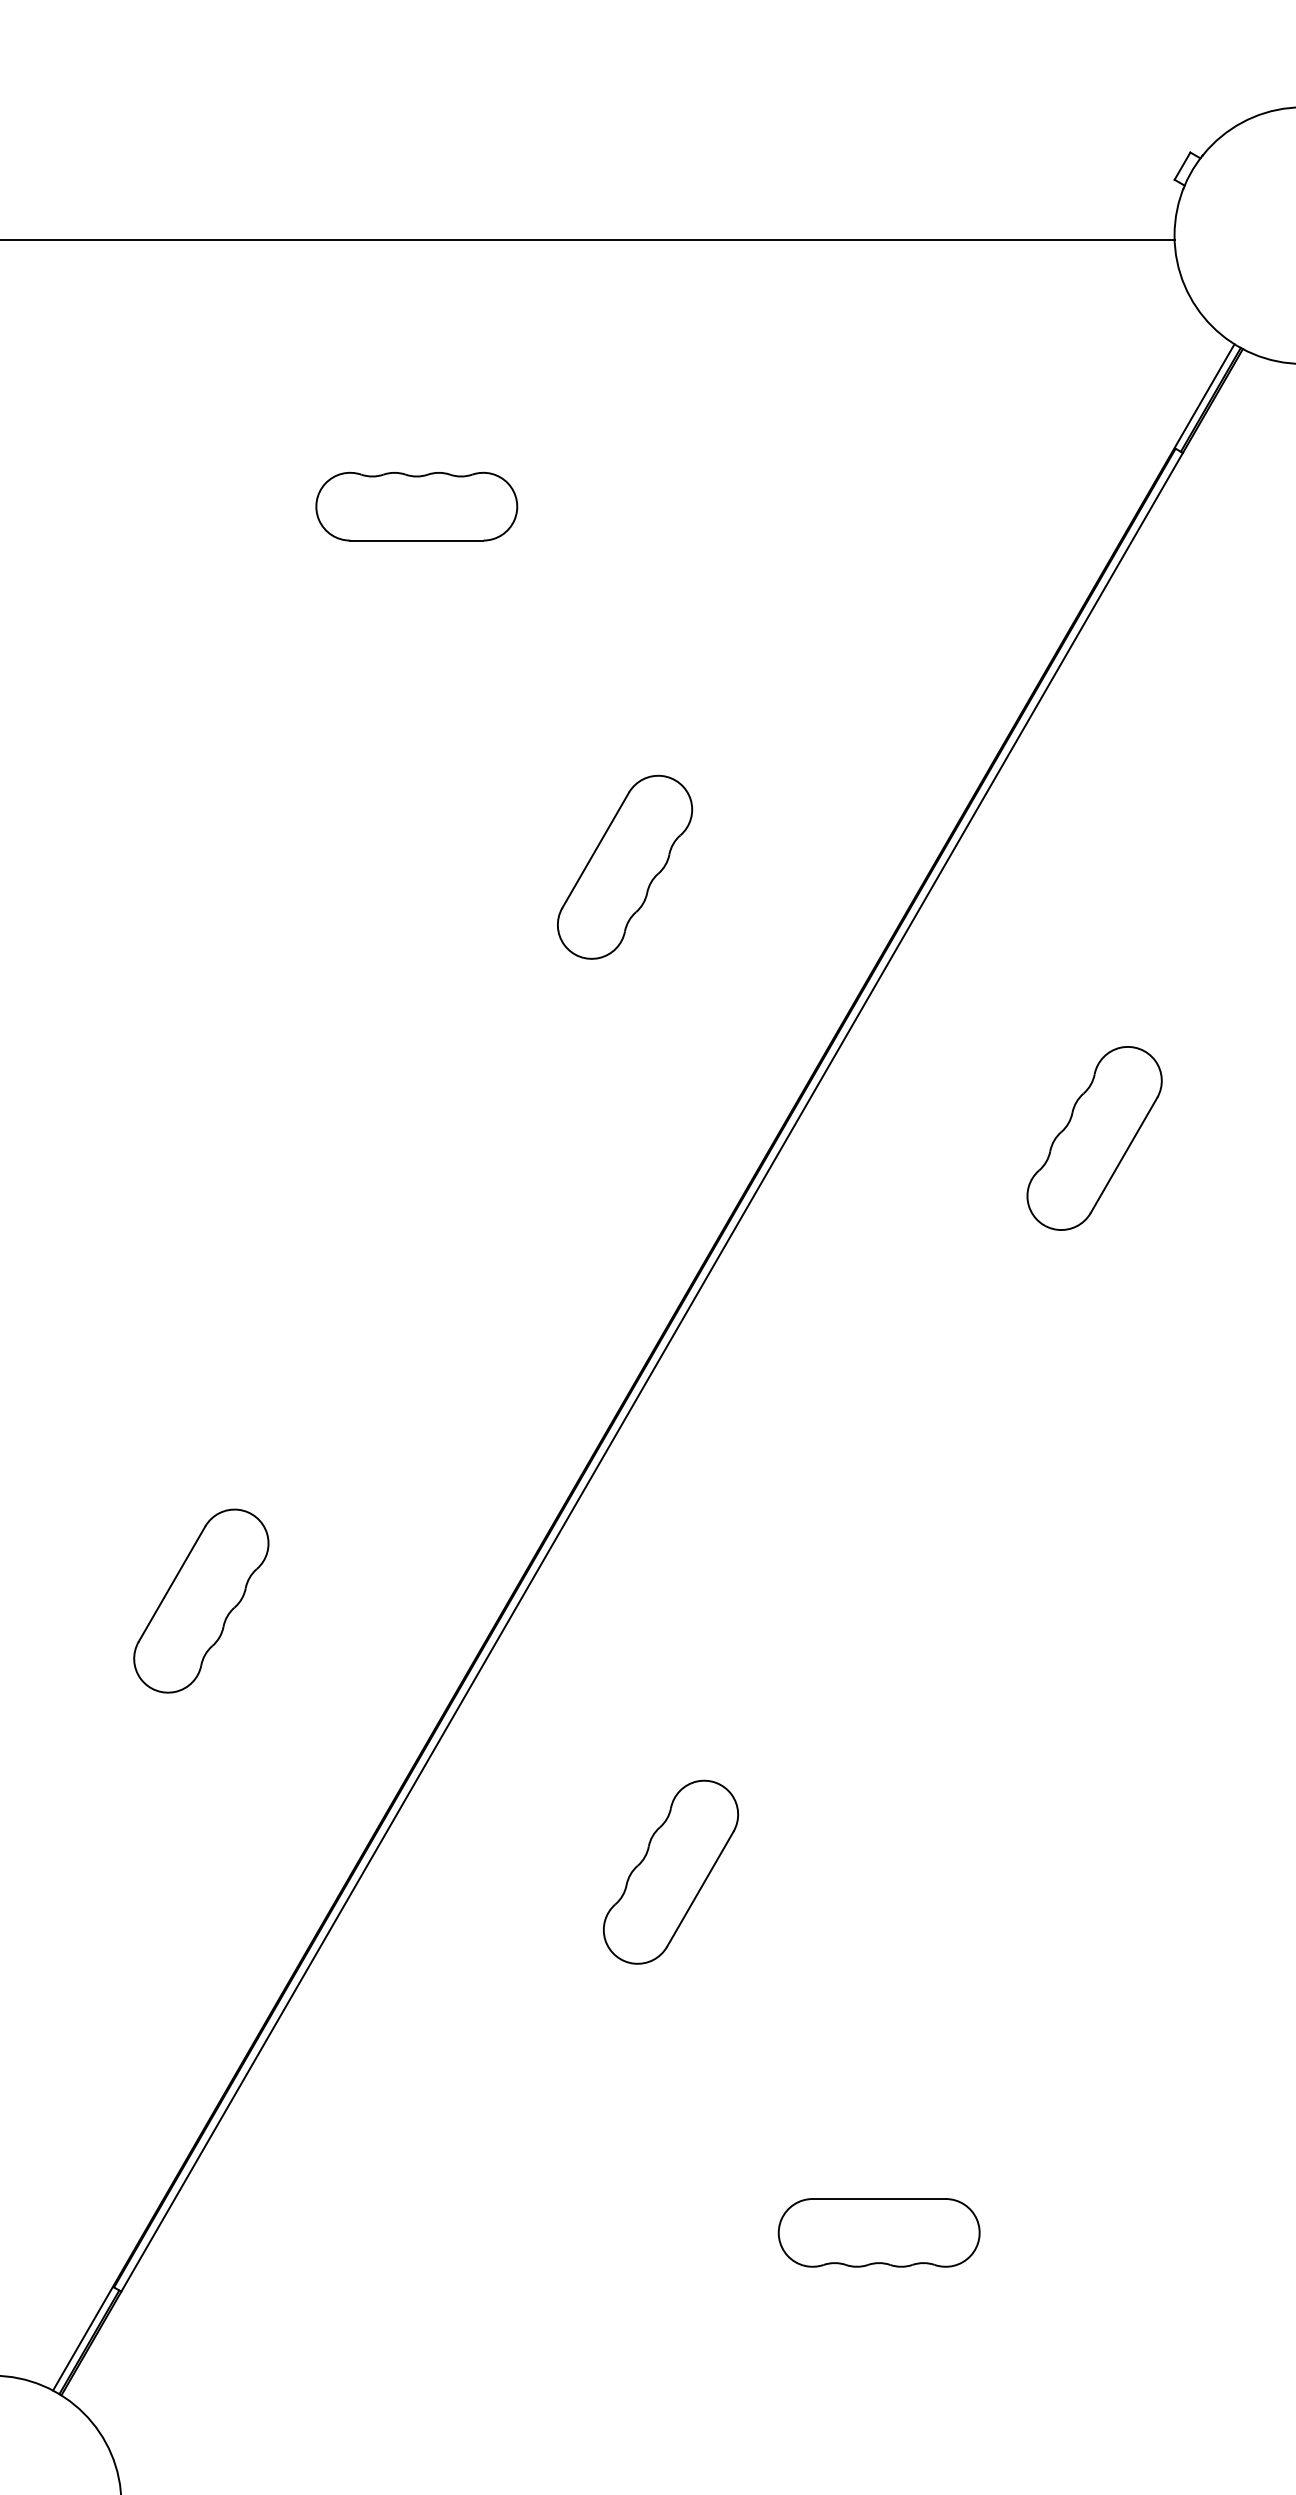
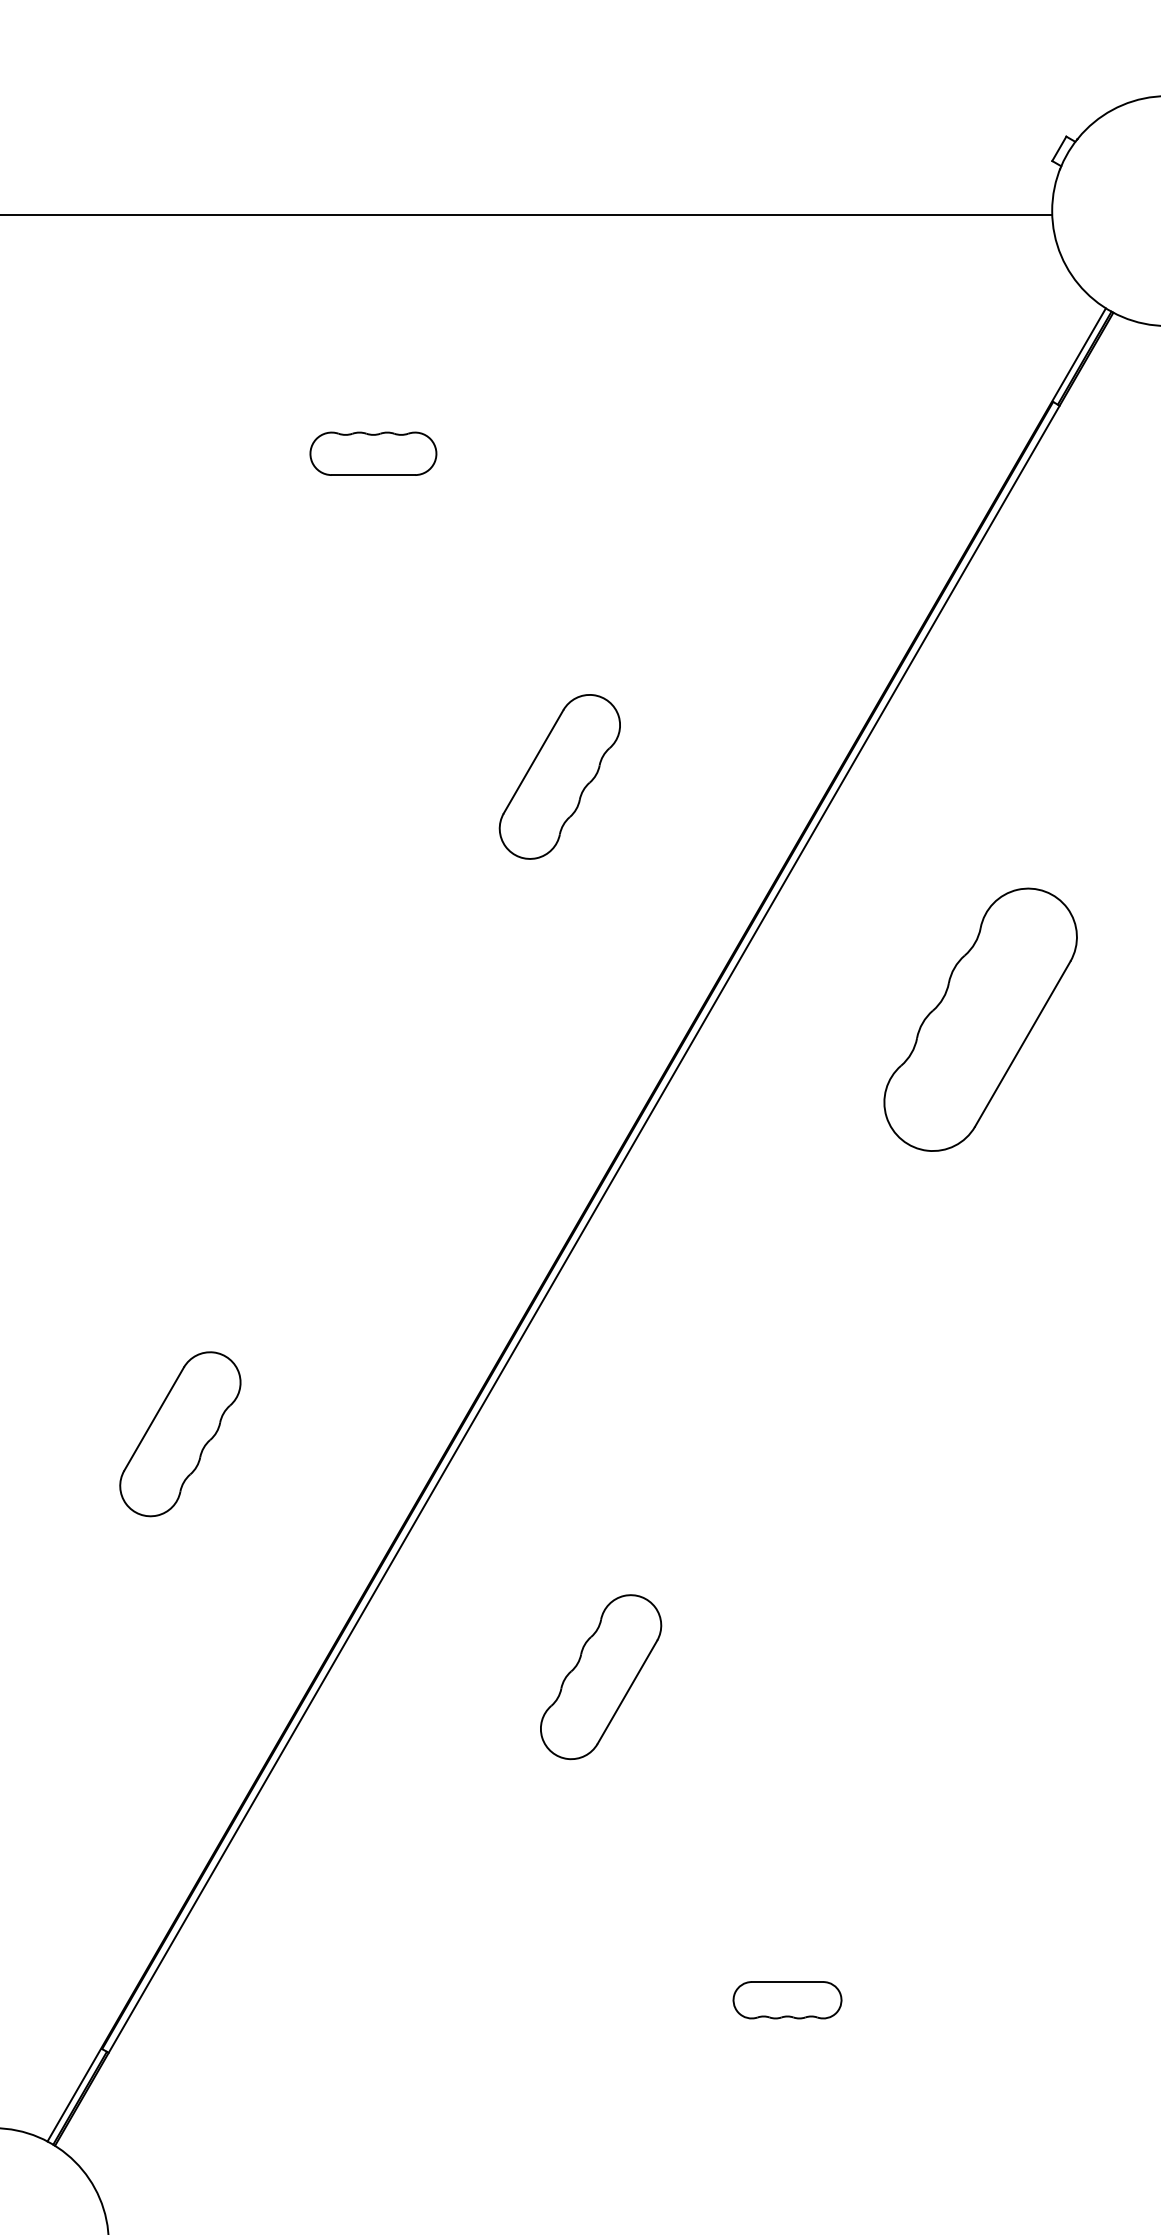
part: (416, 506) -> (373, 453), size x0.7
part: (1094, 1138) -> (980, 1019), size x1.6
part: (878, 2232) -> (786, 1999), size x0.6

